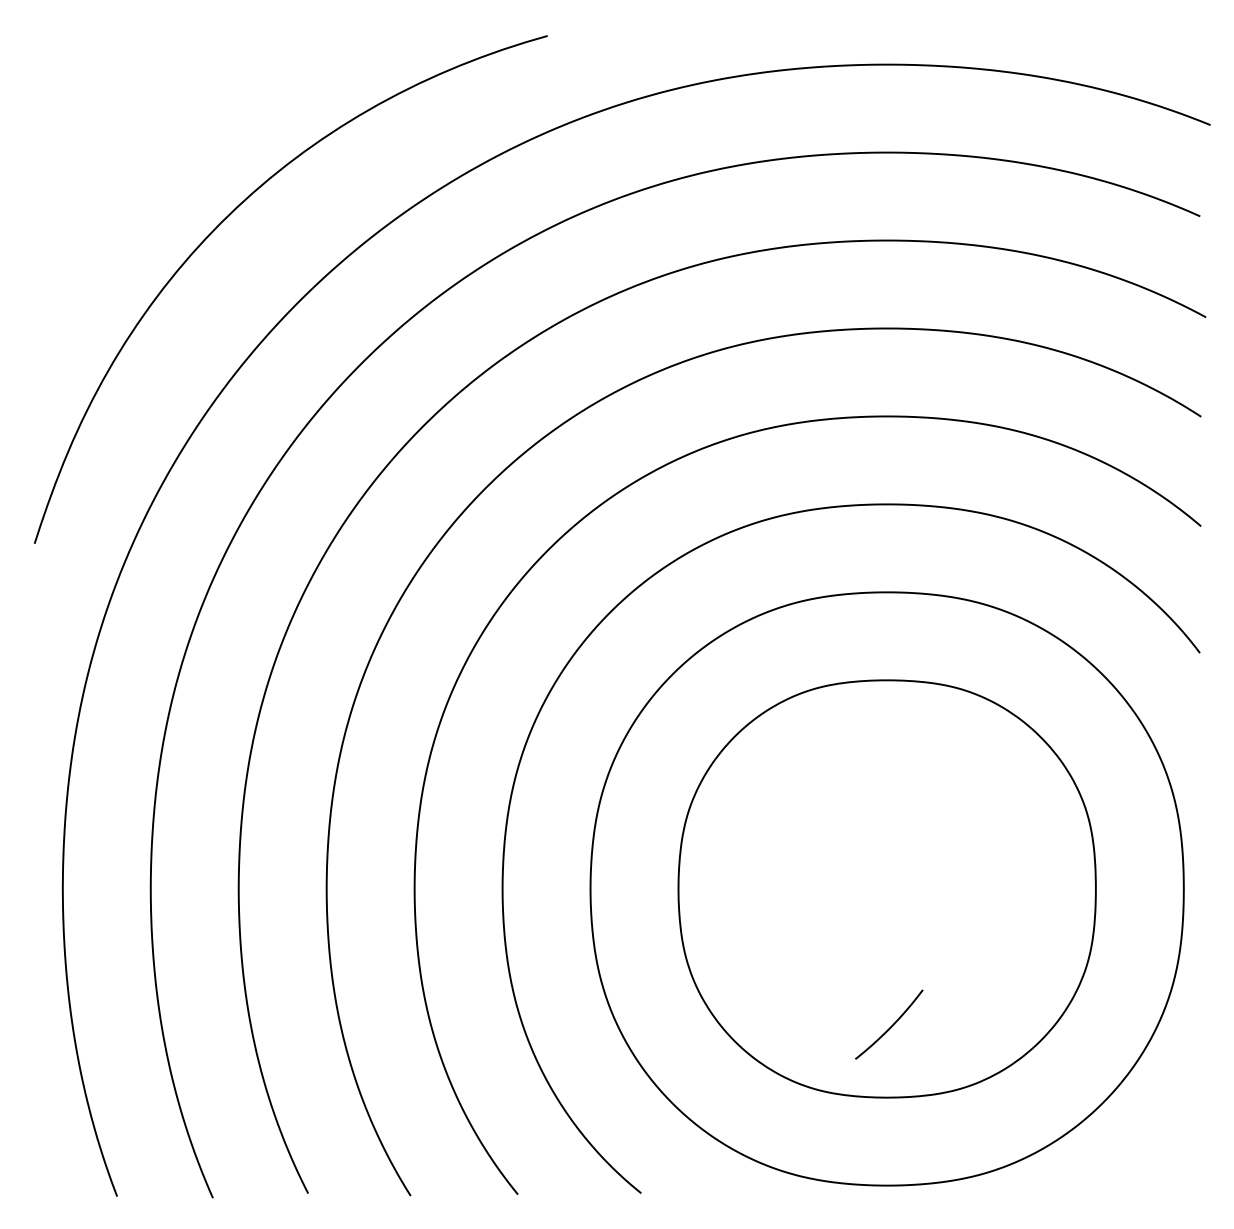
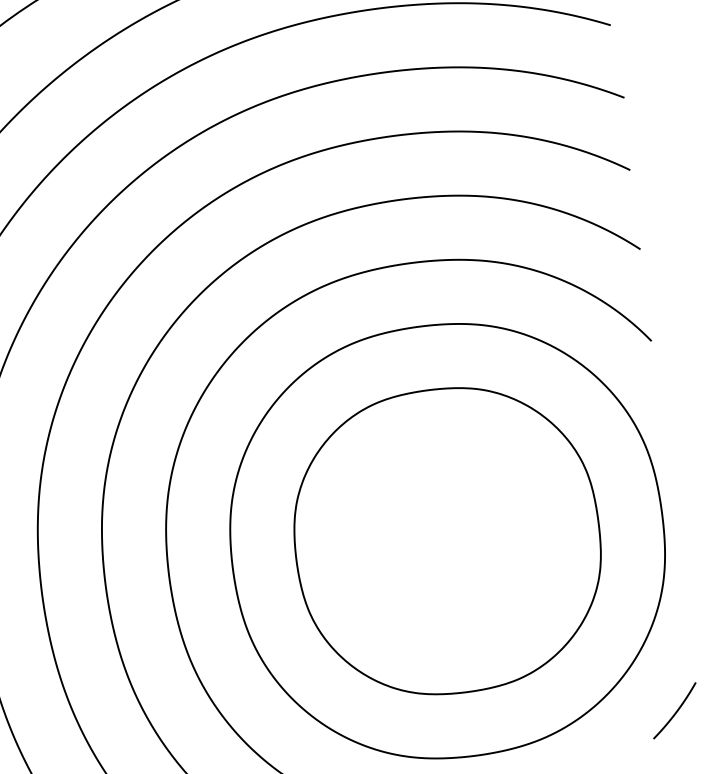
curve: (891, 1025) -> (676, 711), moved

